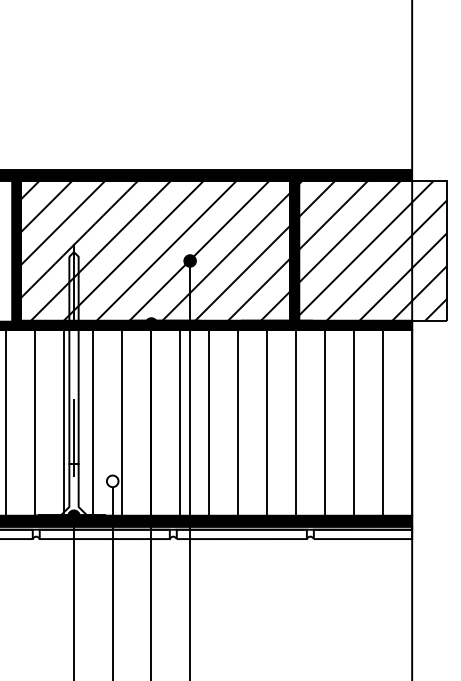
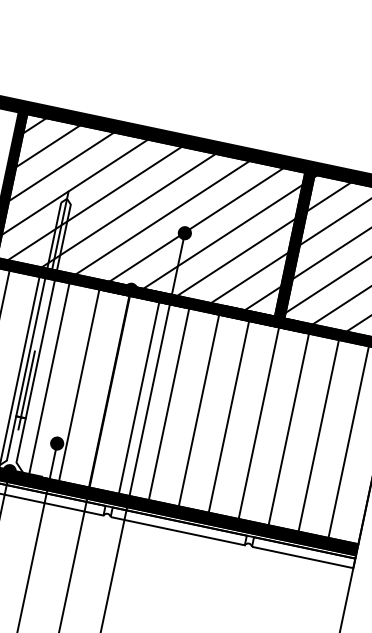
fill: (112, 481) -> (56, 443), added

